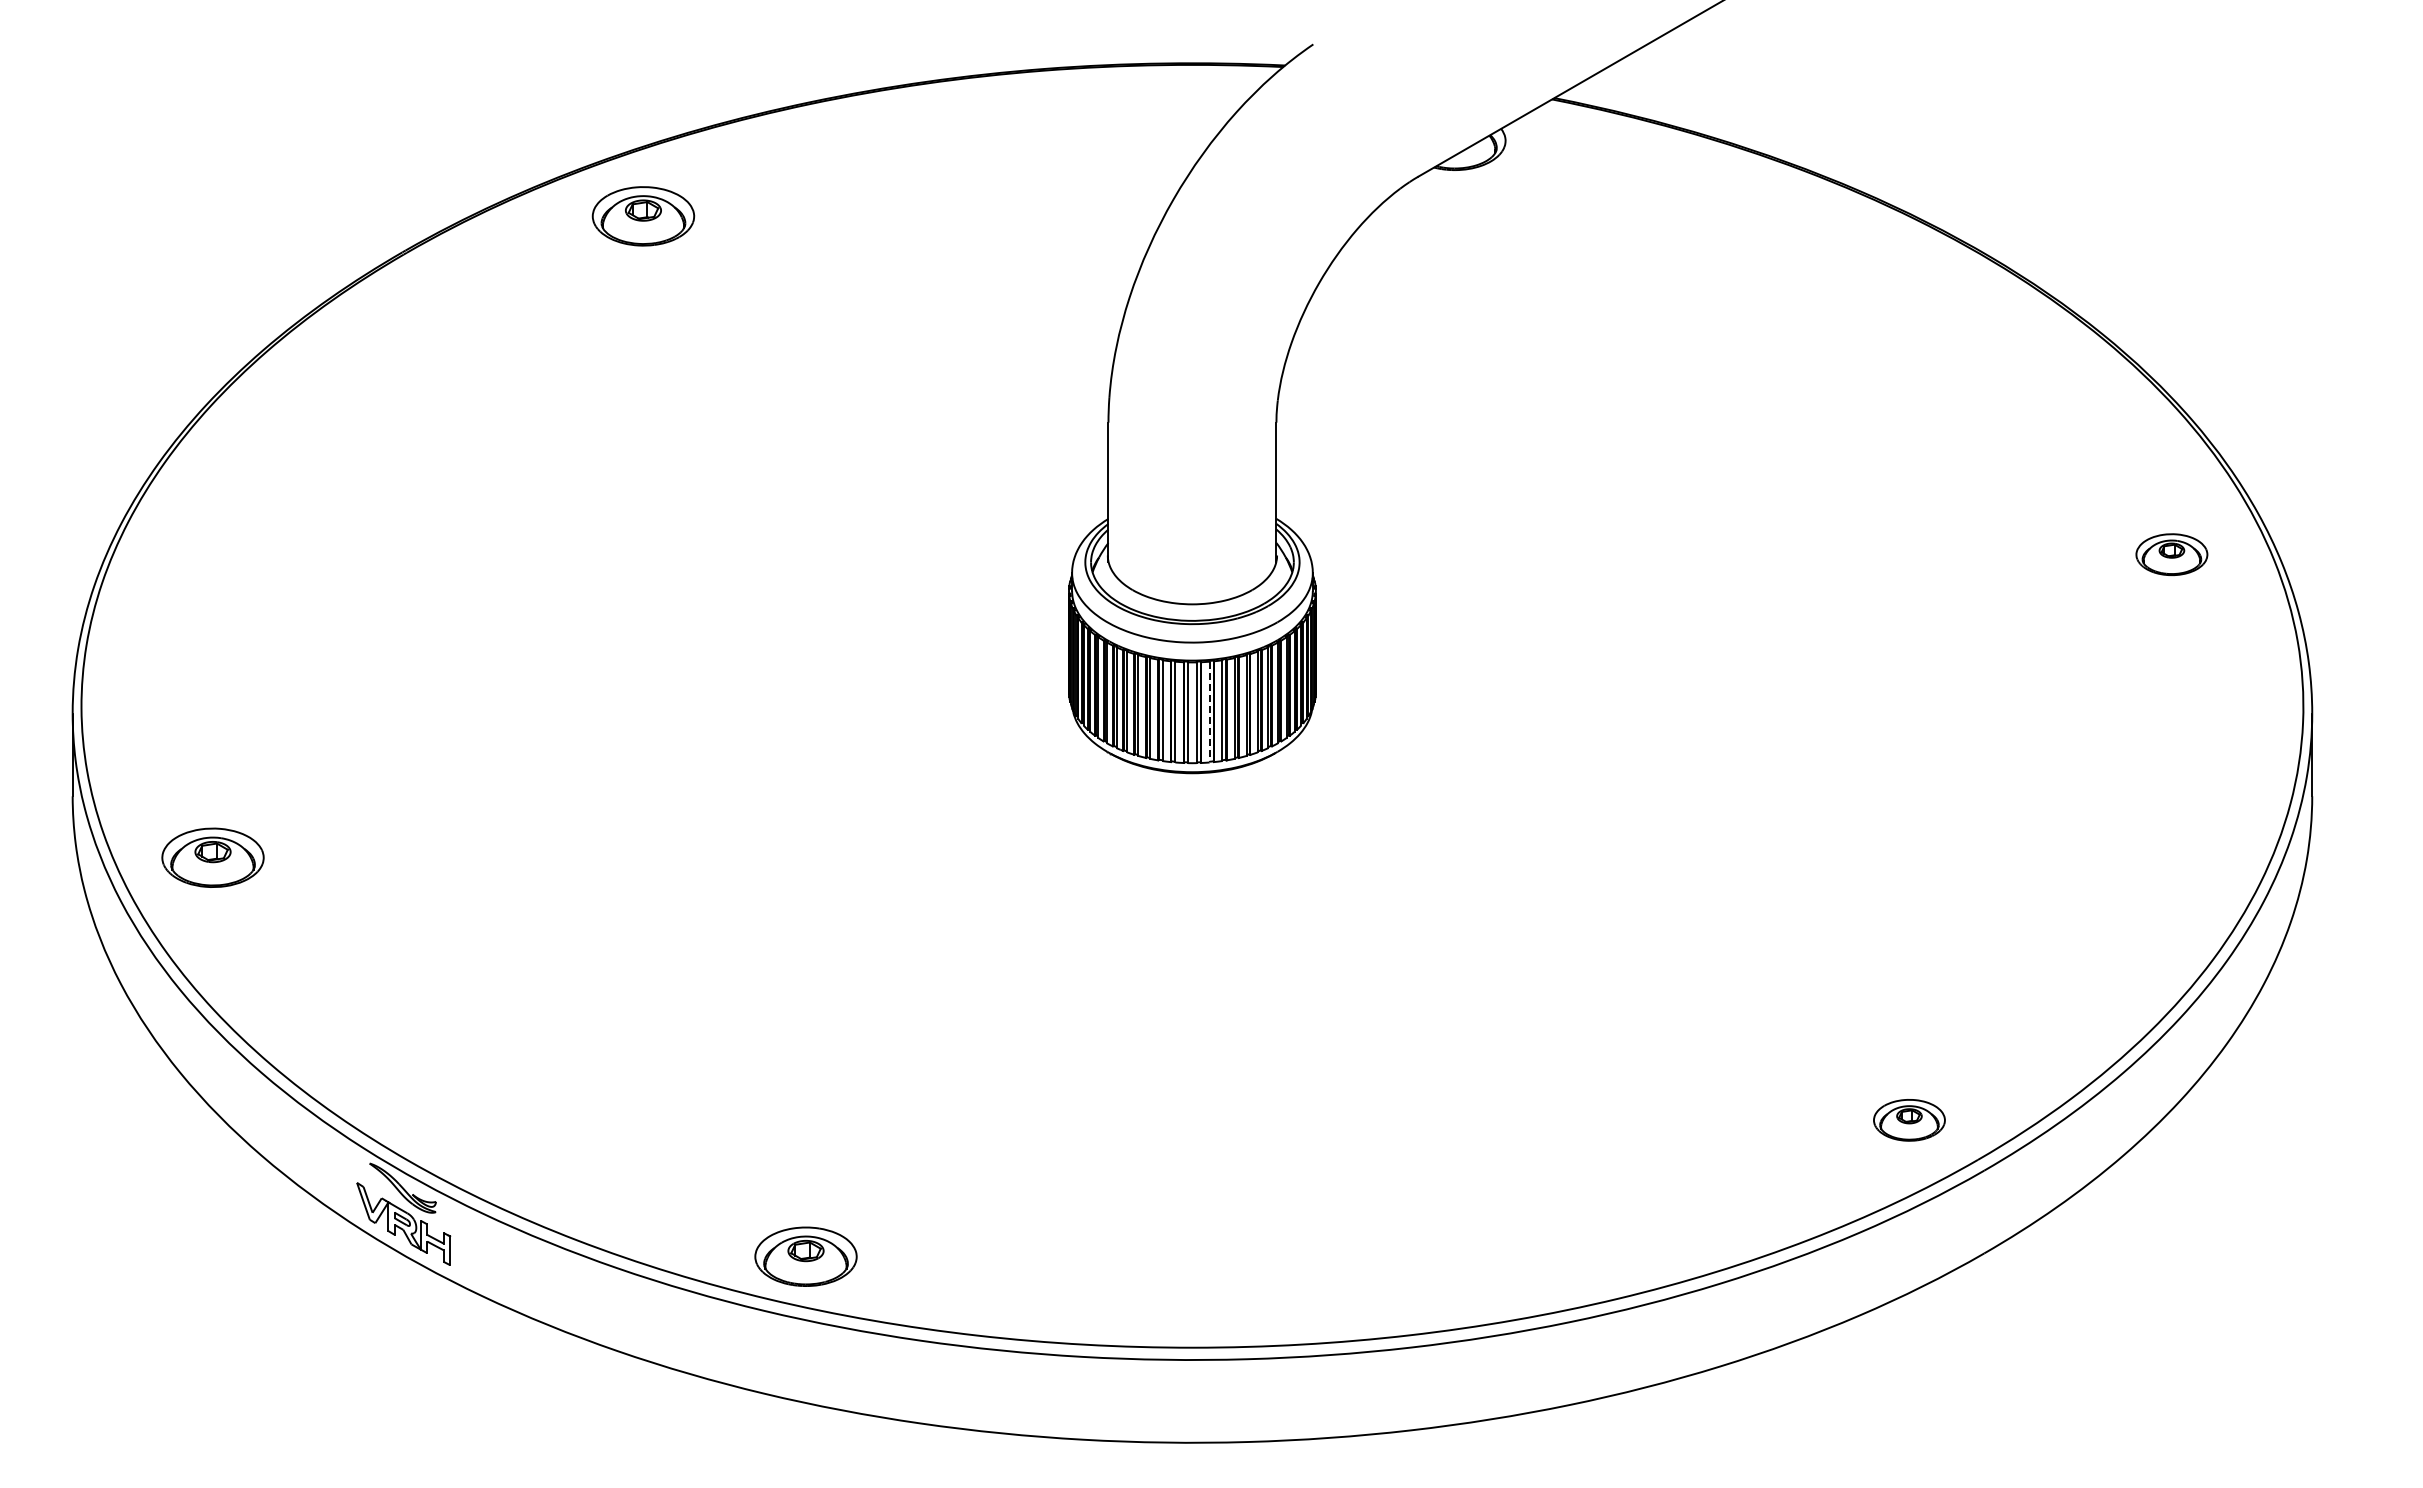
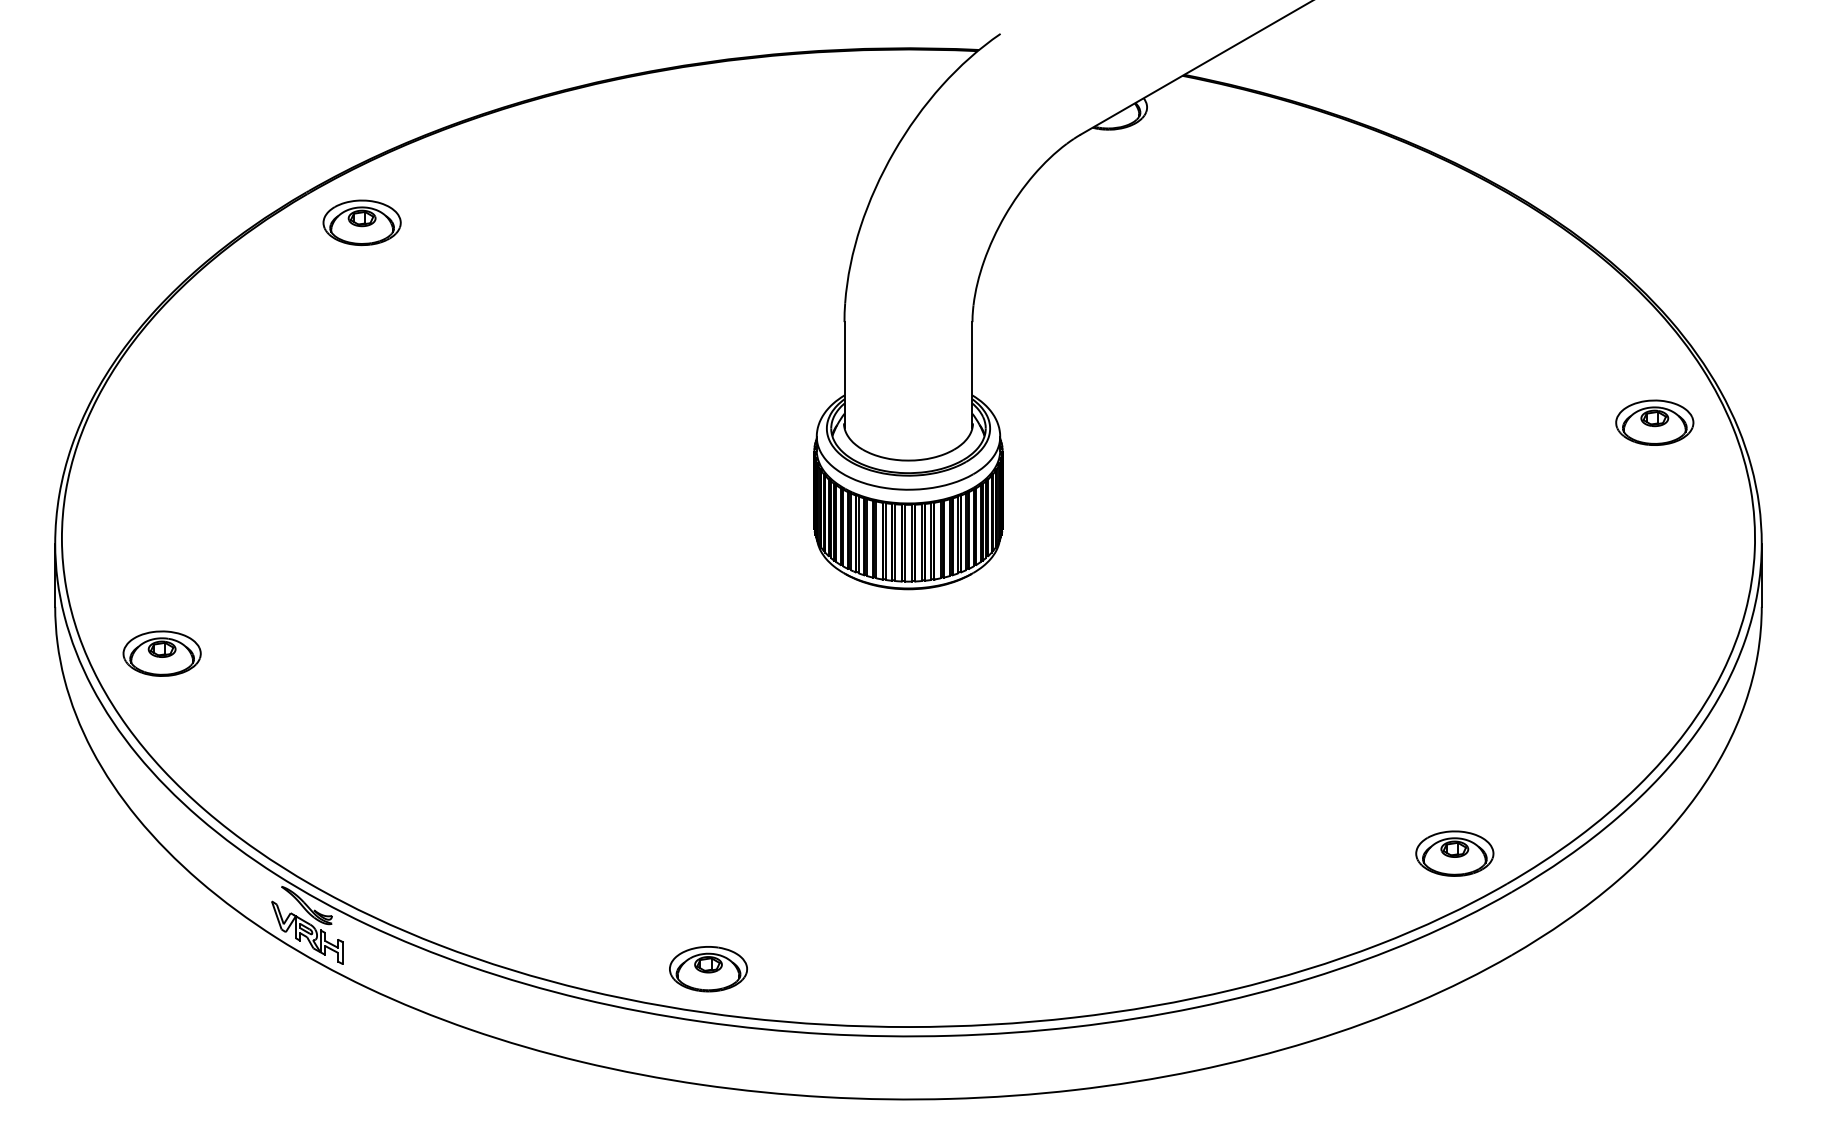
part: (643, 216) -> (362, 222), moved
part: (2171, 554) -> (1654, 422), size x1.43
line: (1209, 712) -> (921, 542), dashed -> solid
part: (1909, 1120) -> (1454, 853), size x1.43
part: (805, 1256) -> (708, 968), moved

